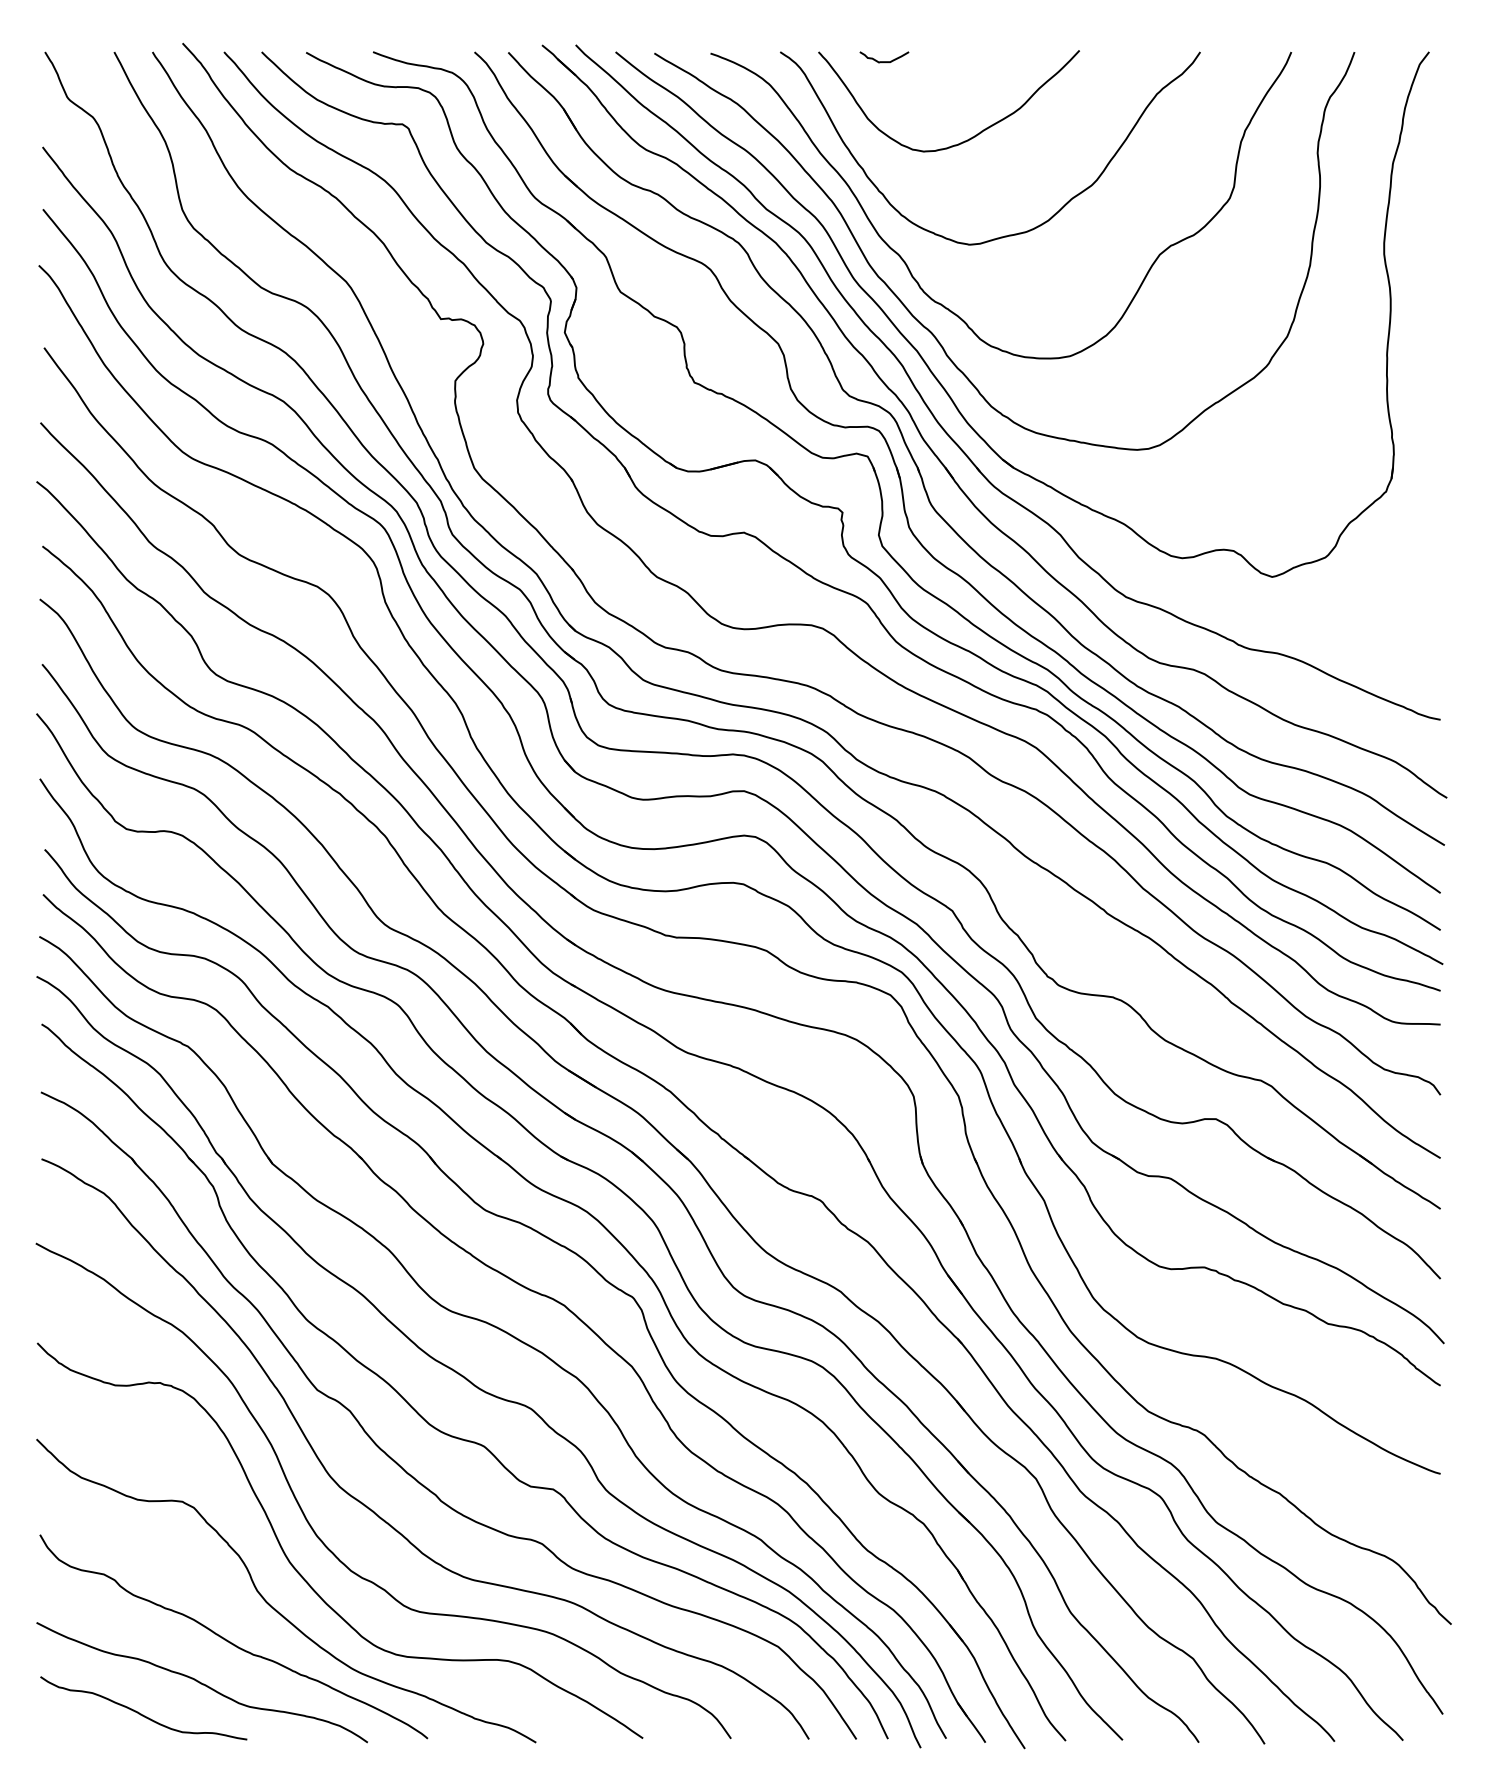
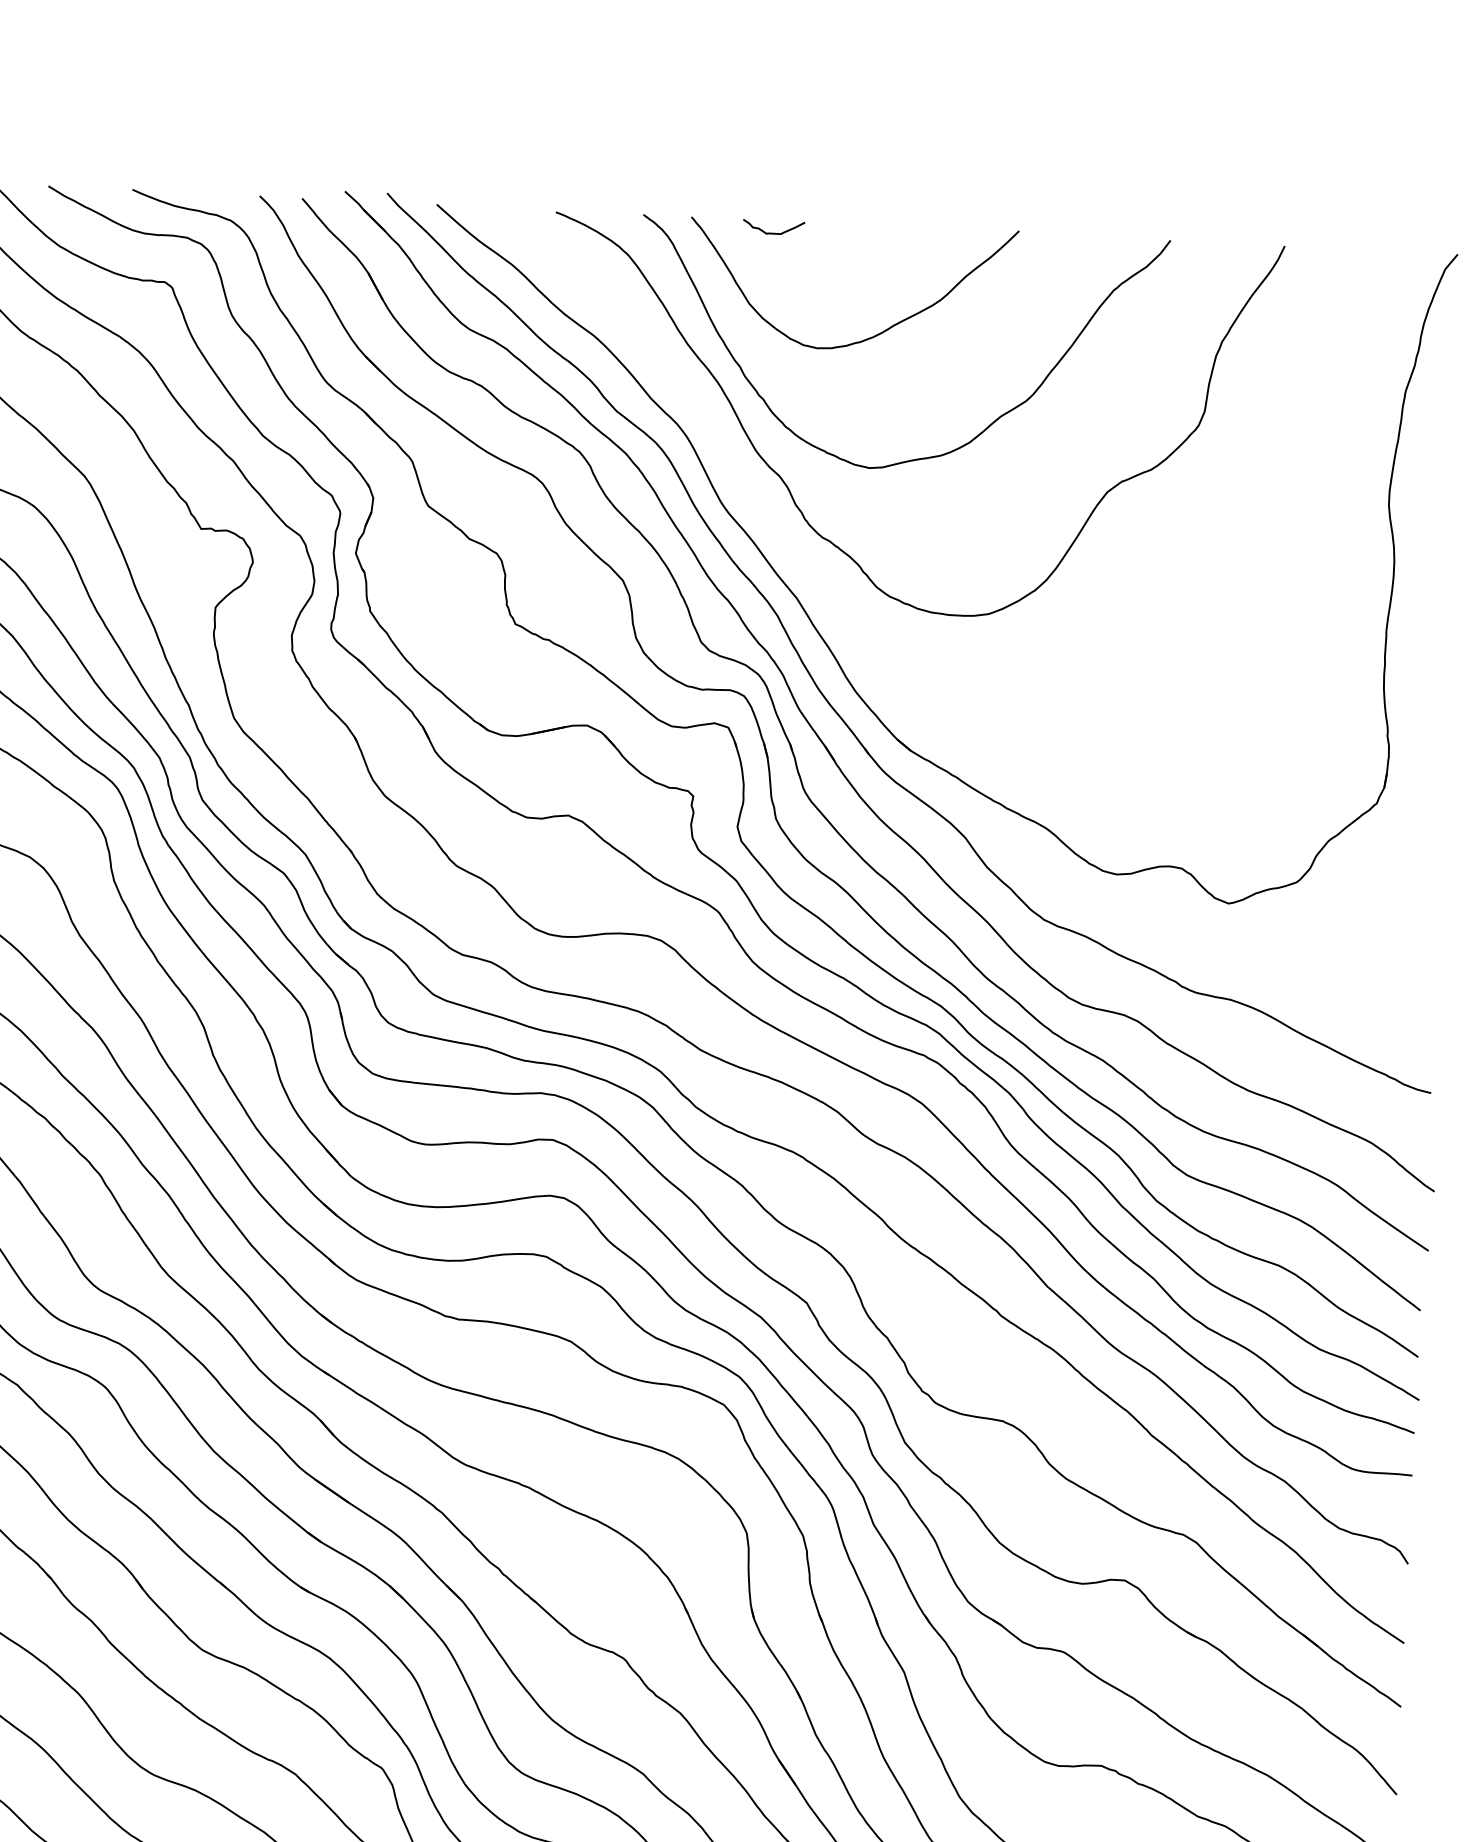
curve: (928, 328) -> (812, 570), removed

